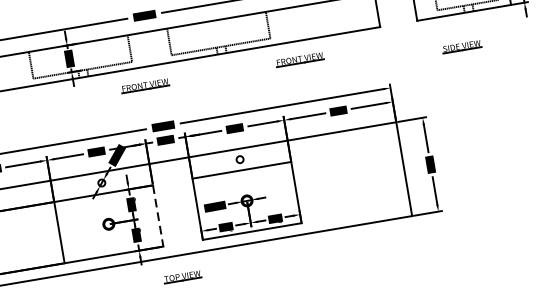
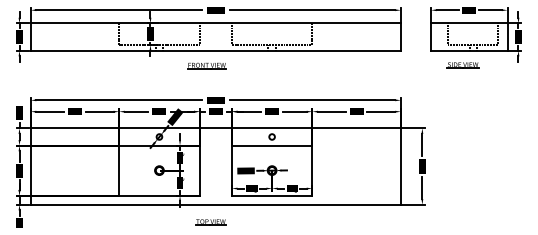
part: (461, 47) -> (462, 65), moved
part: (299, 59) -> (332, 65), removed
line: (157, 215) -> (199, 170), dashed -> solid

